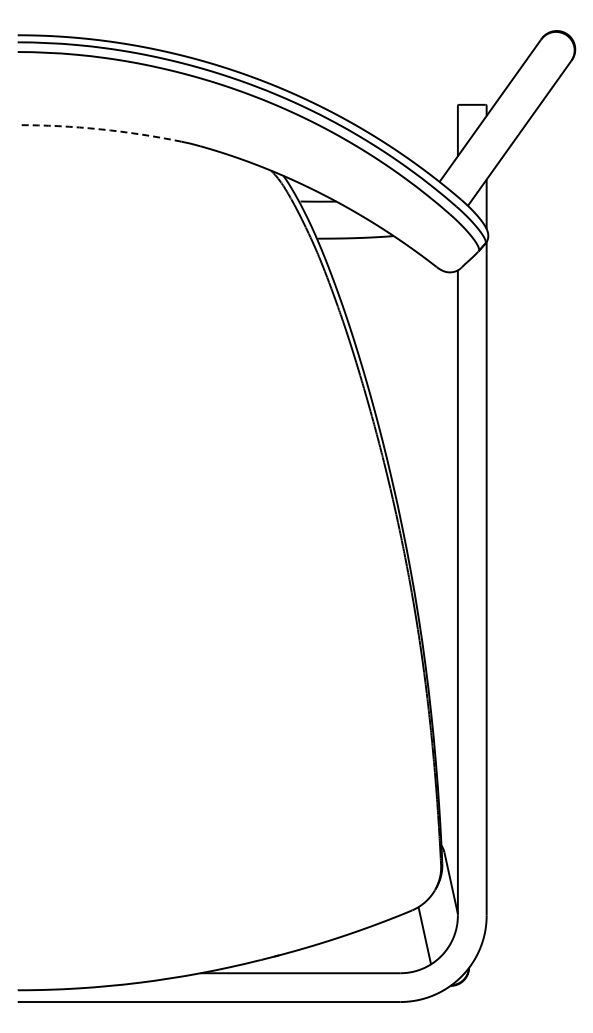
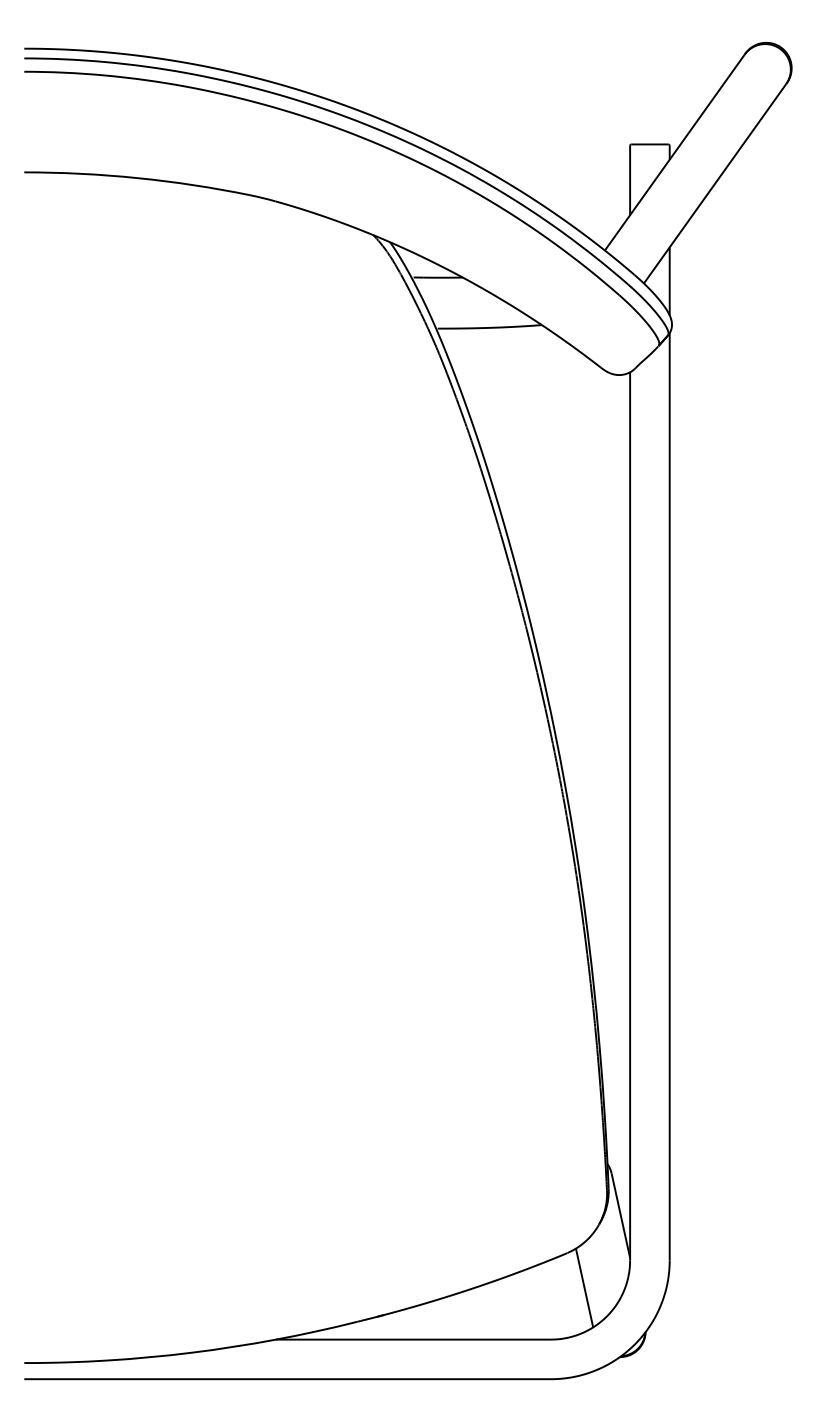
arc: (100, 129) -> (138, 178), dashed -> solid

